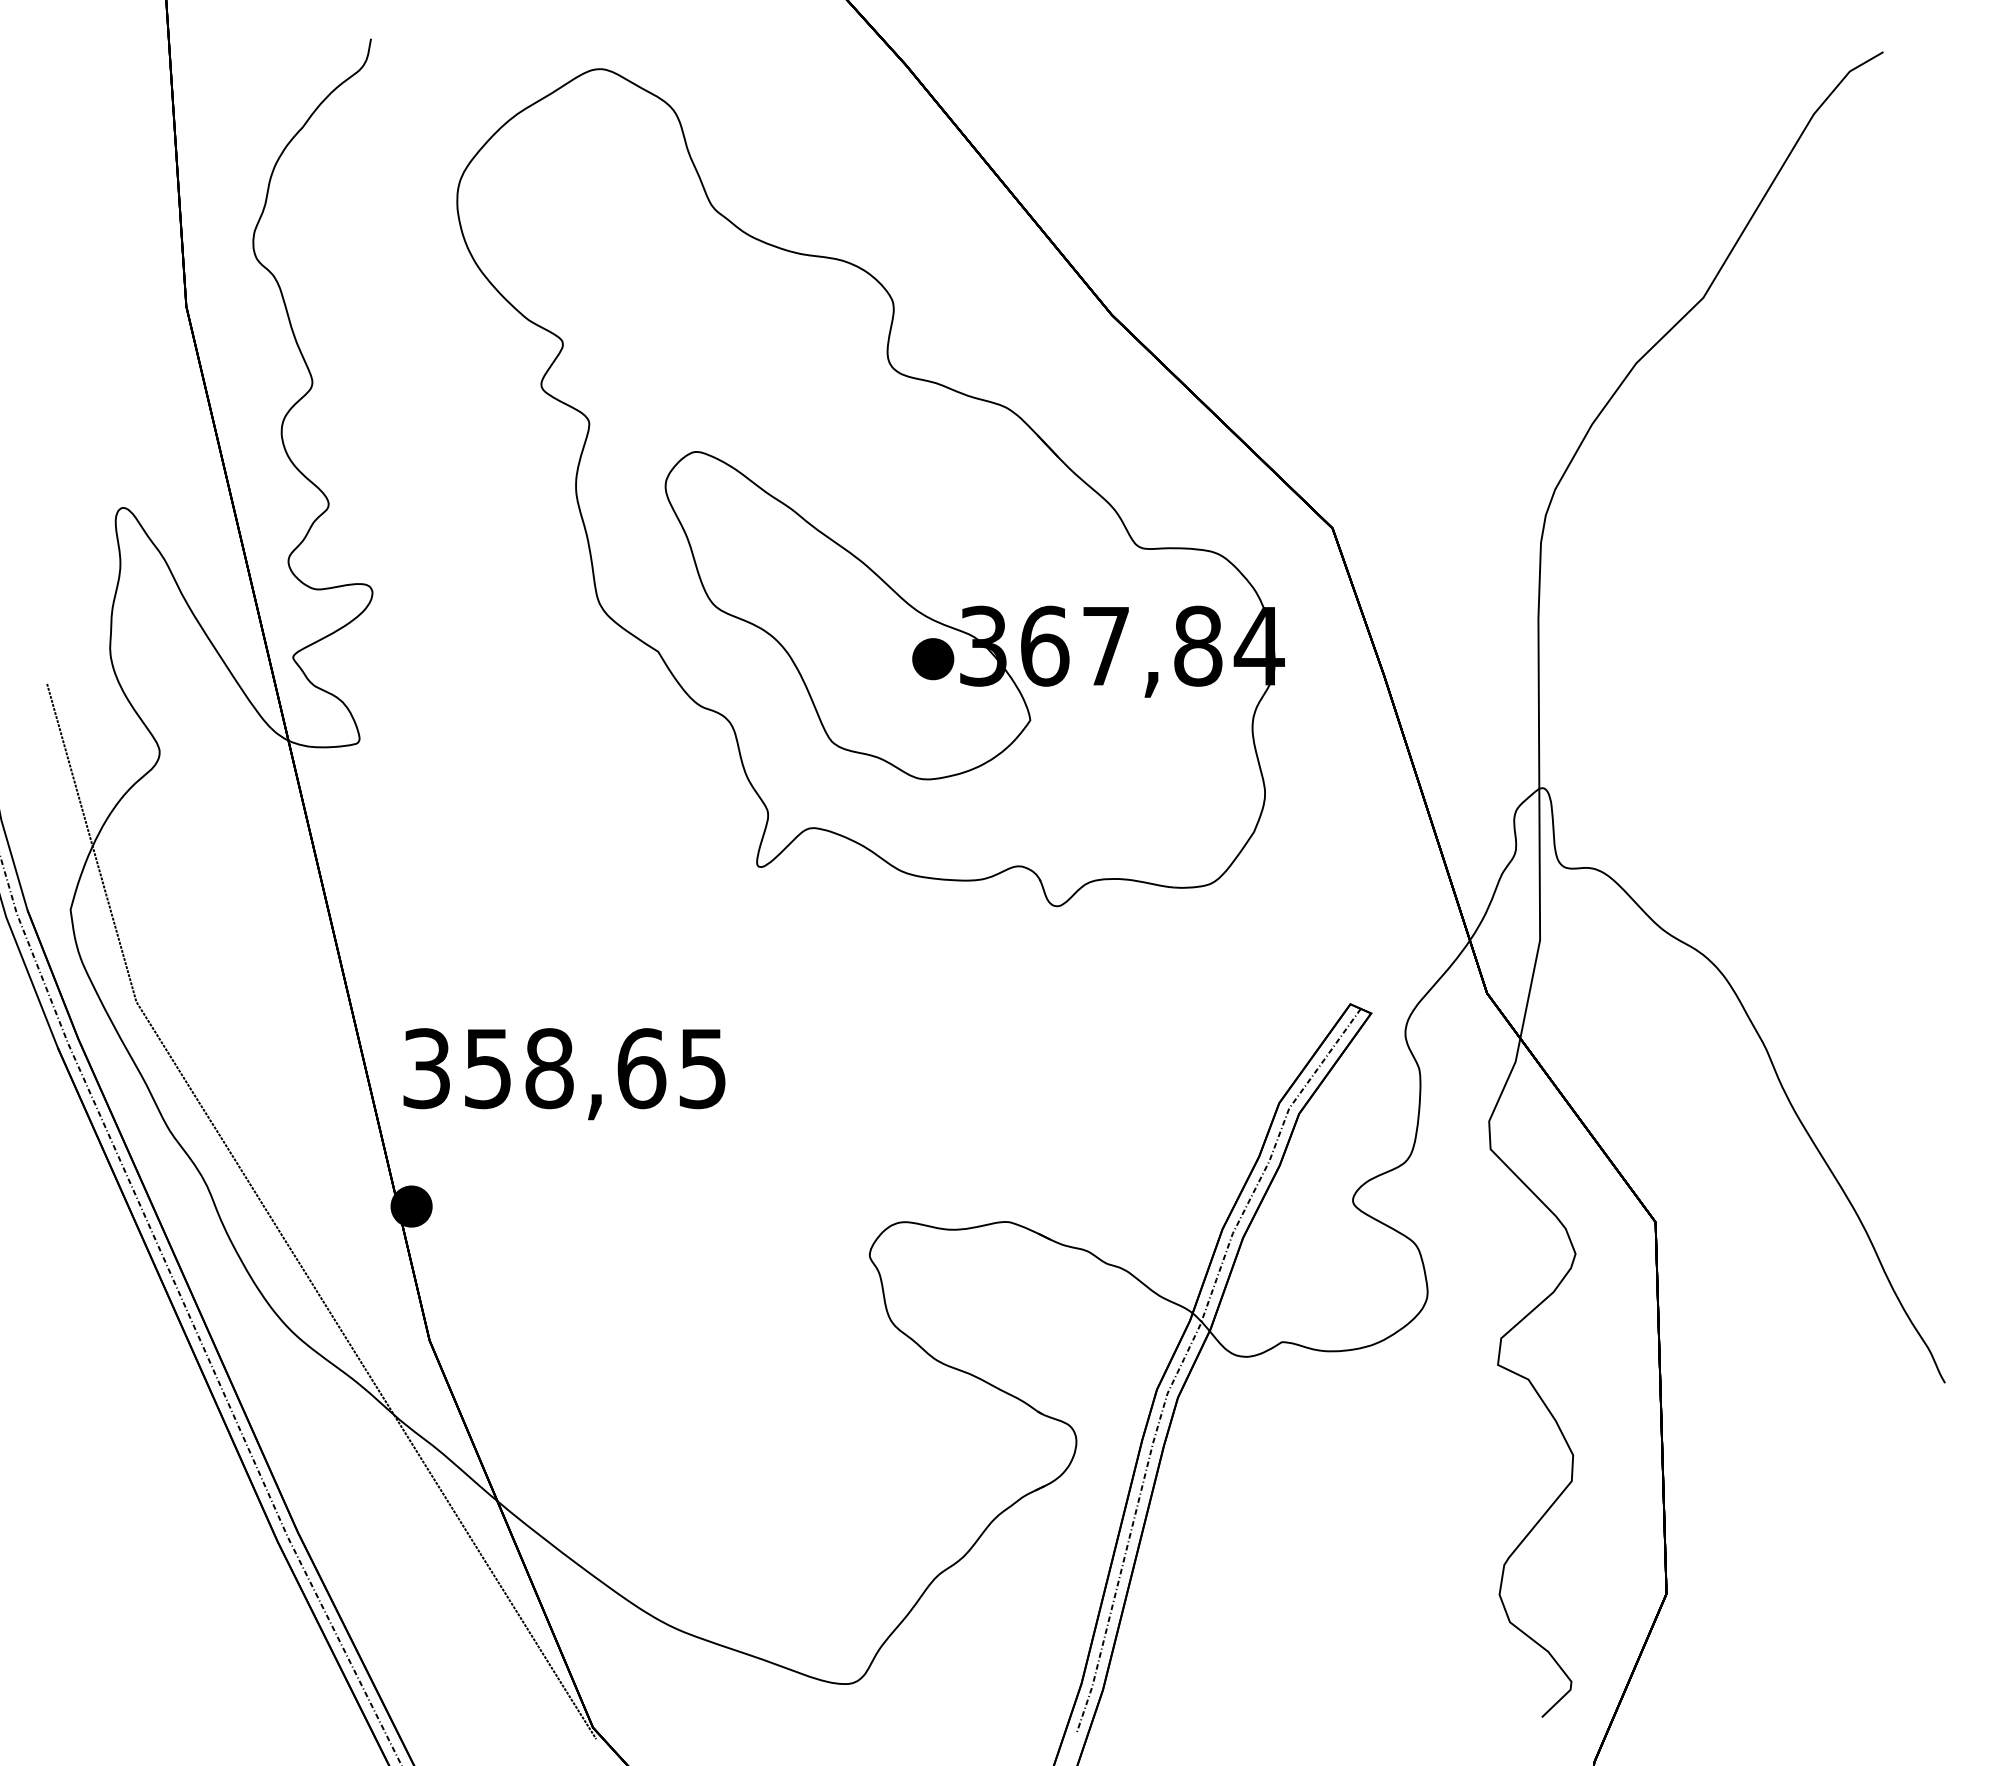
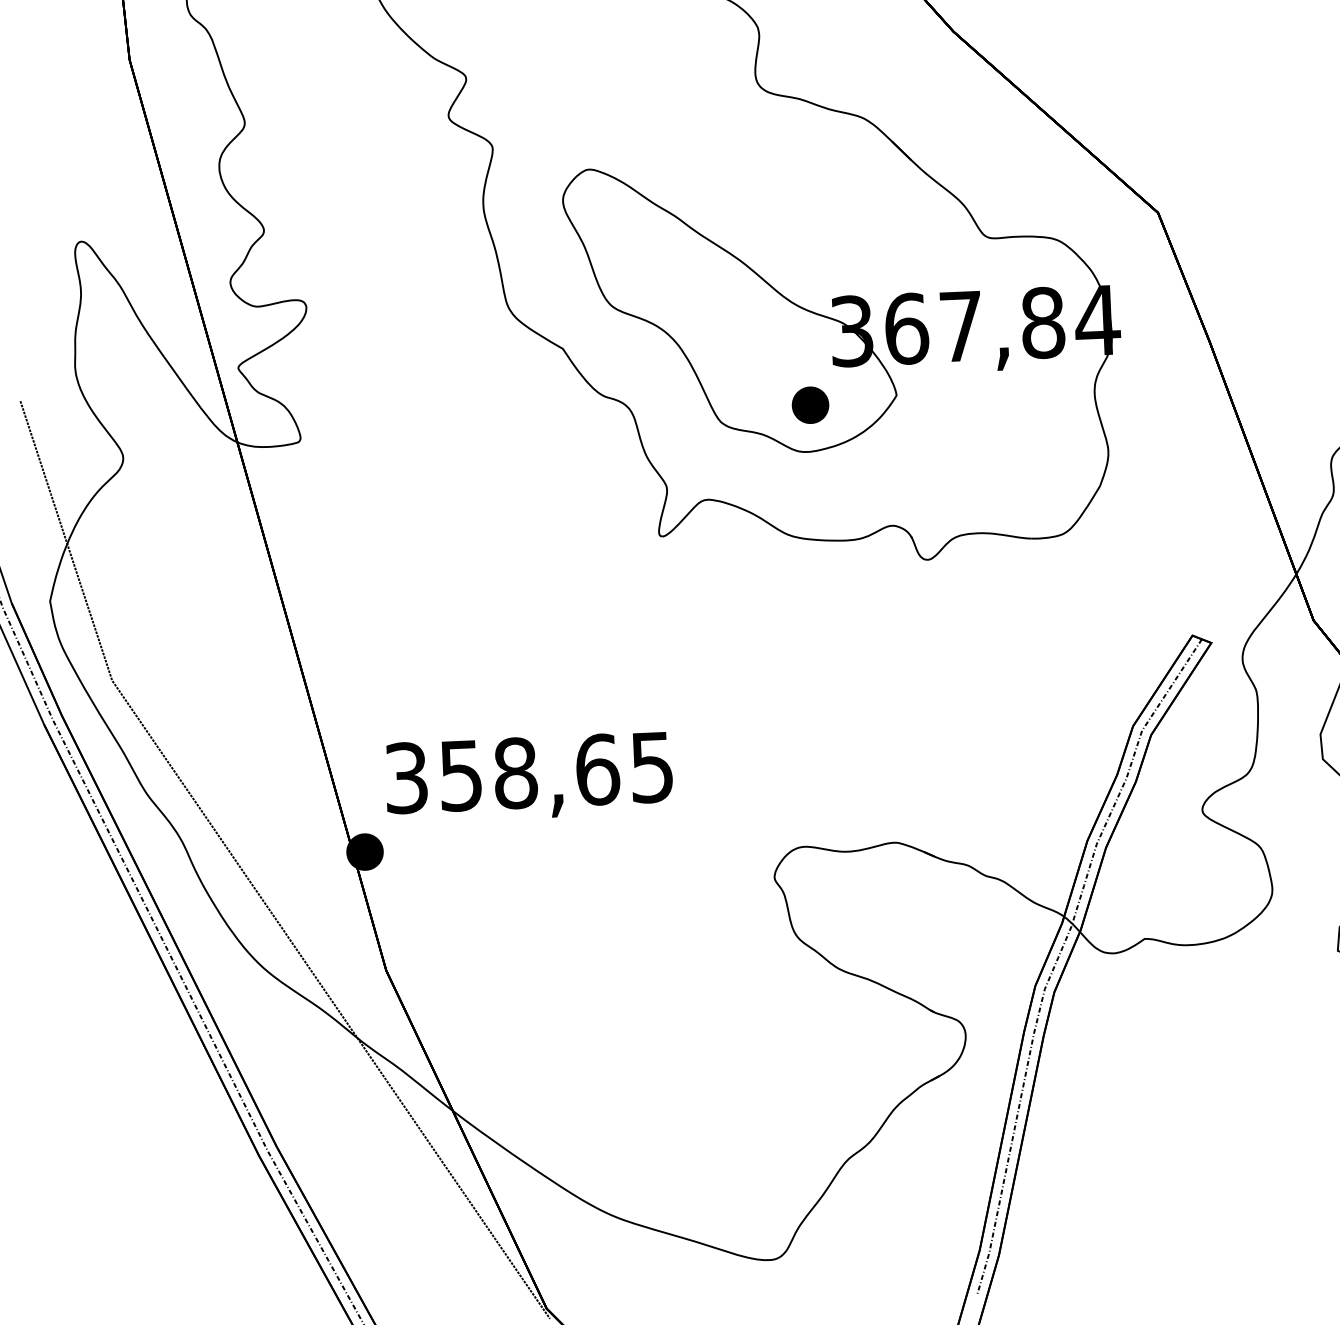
part: (933, 659) -> (810, 405), moved
text: (564, 1074) -> (529, 777), moved

